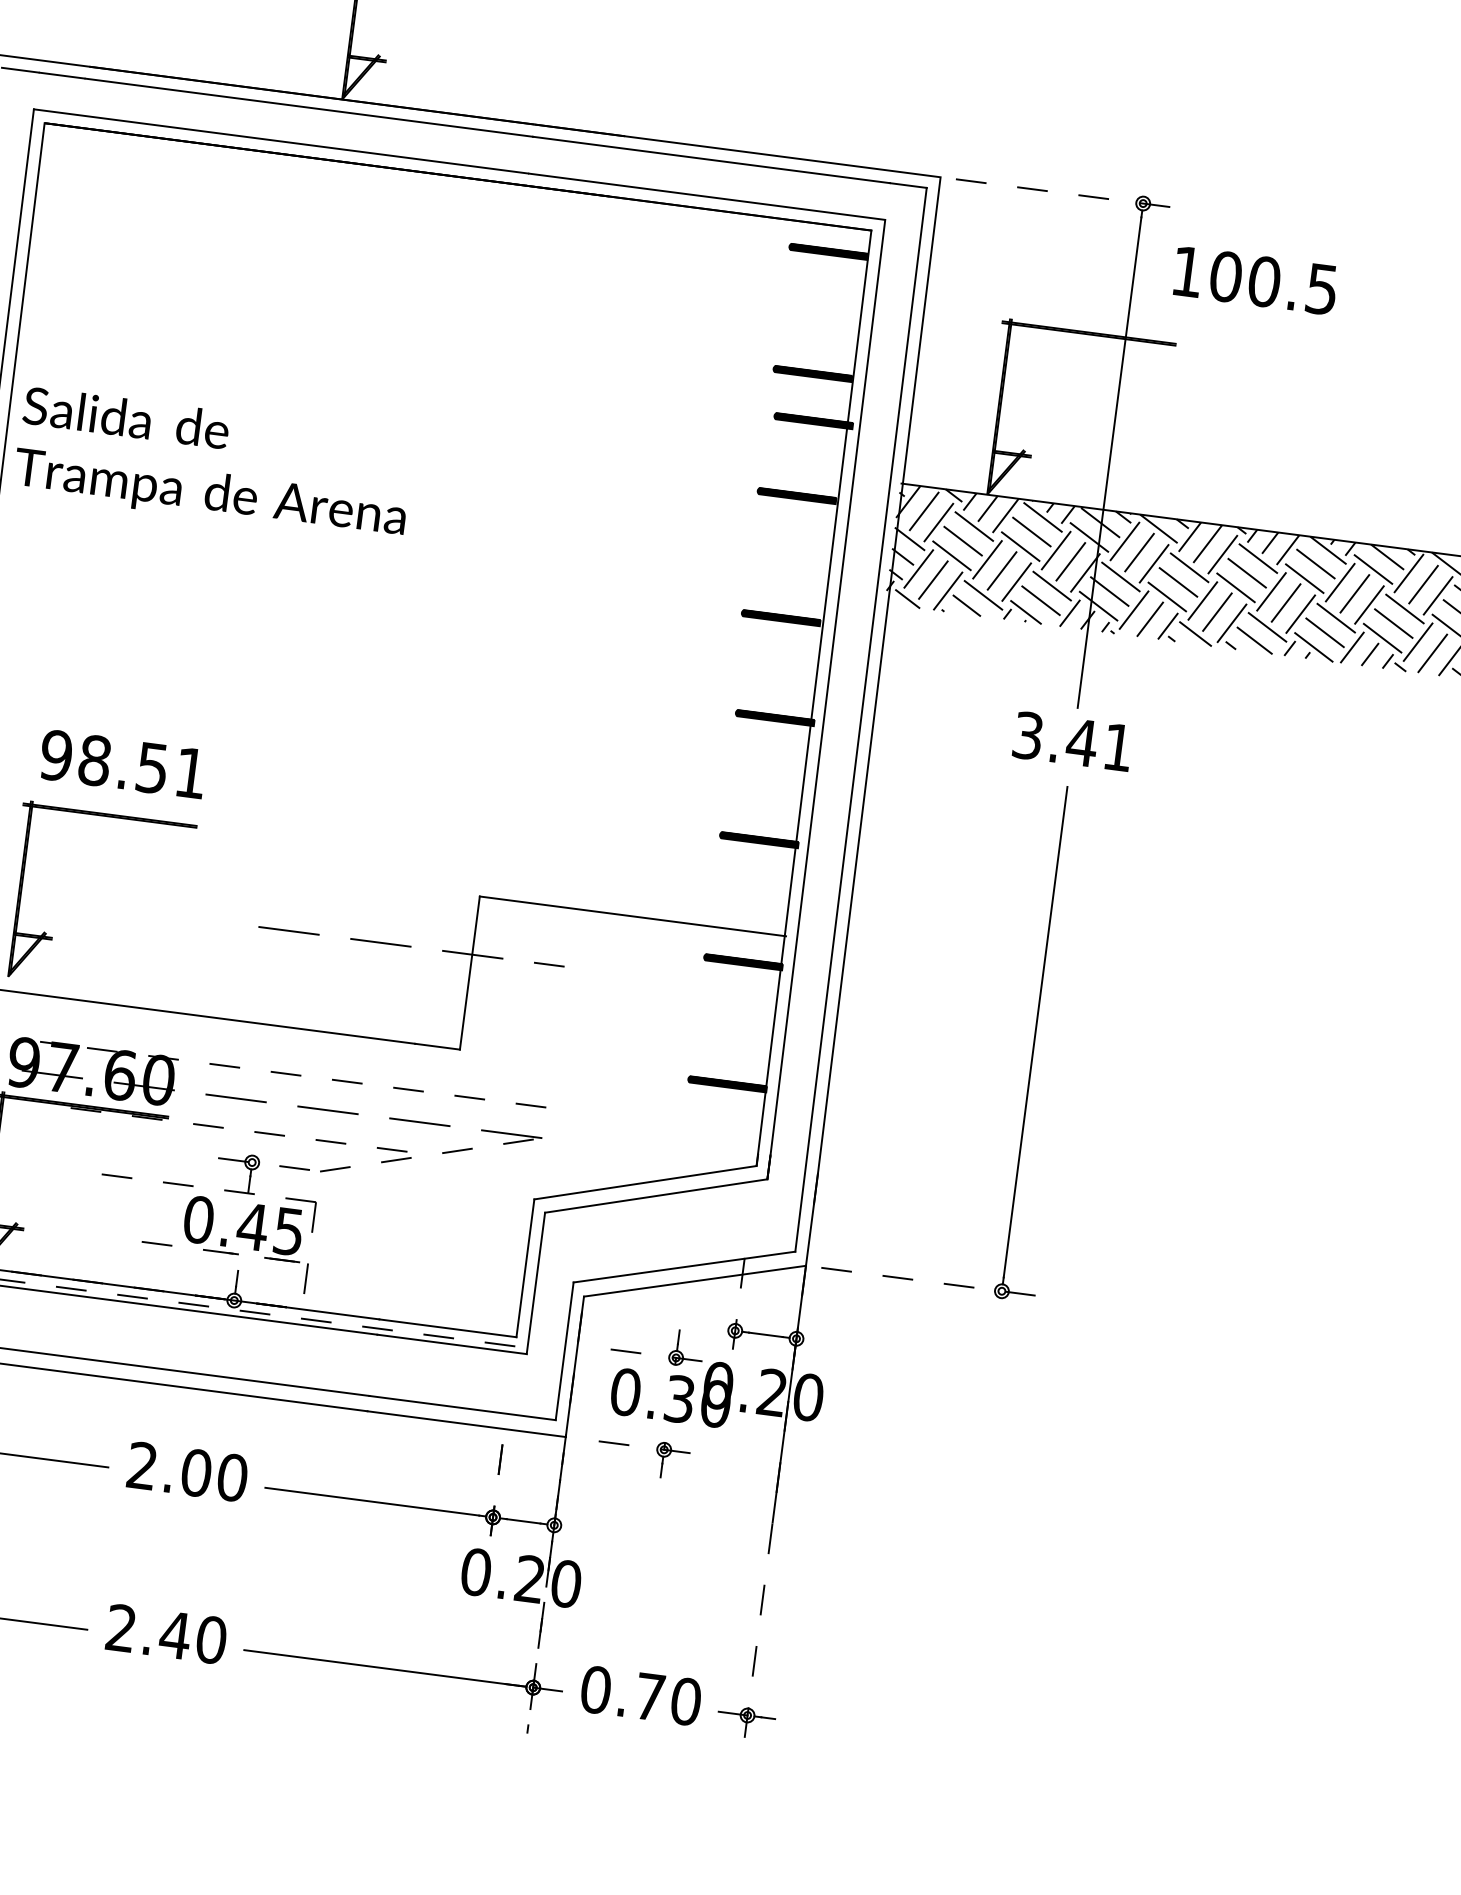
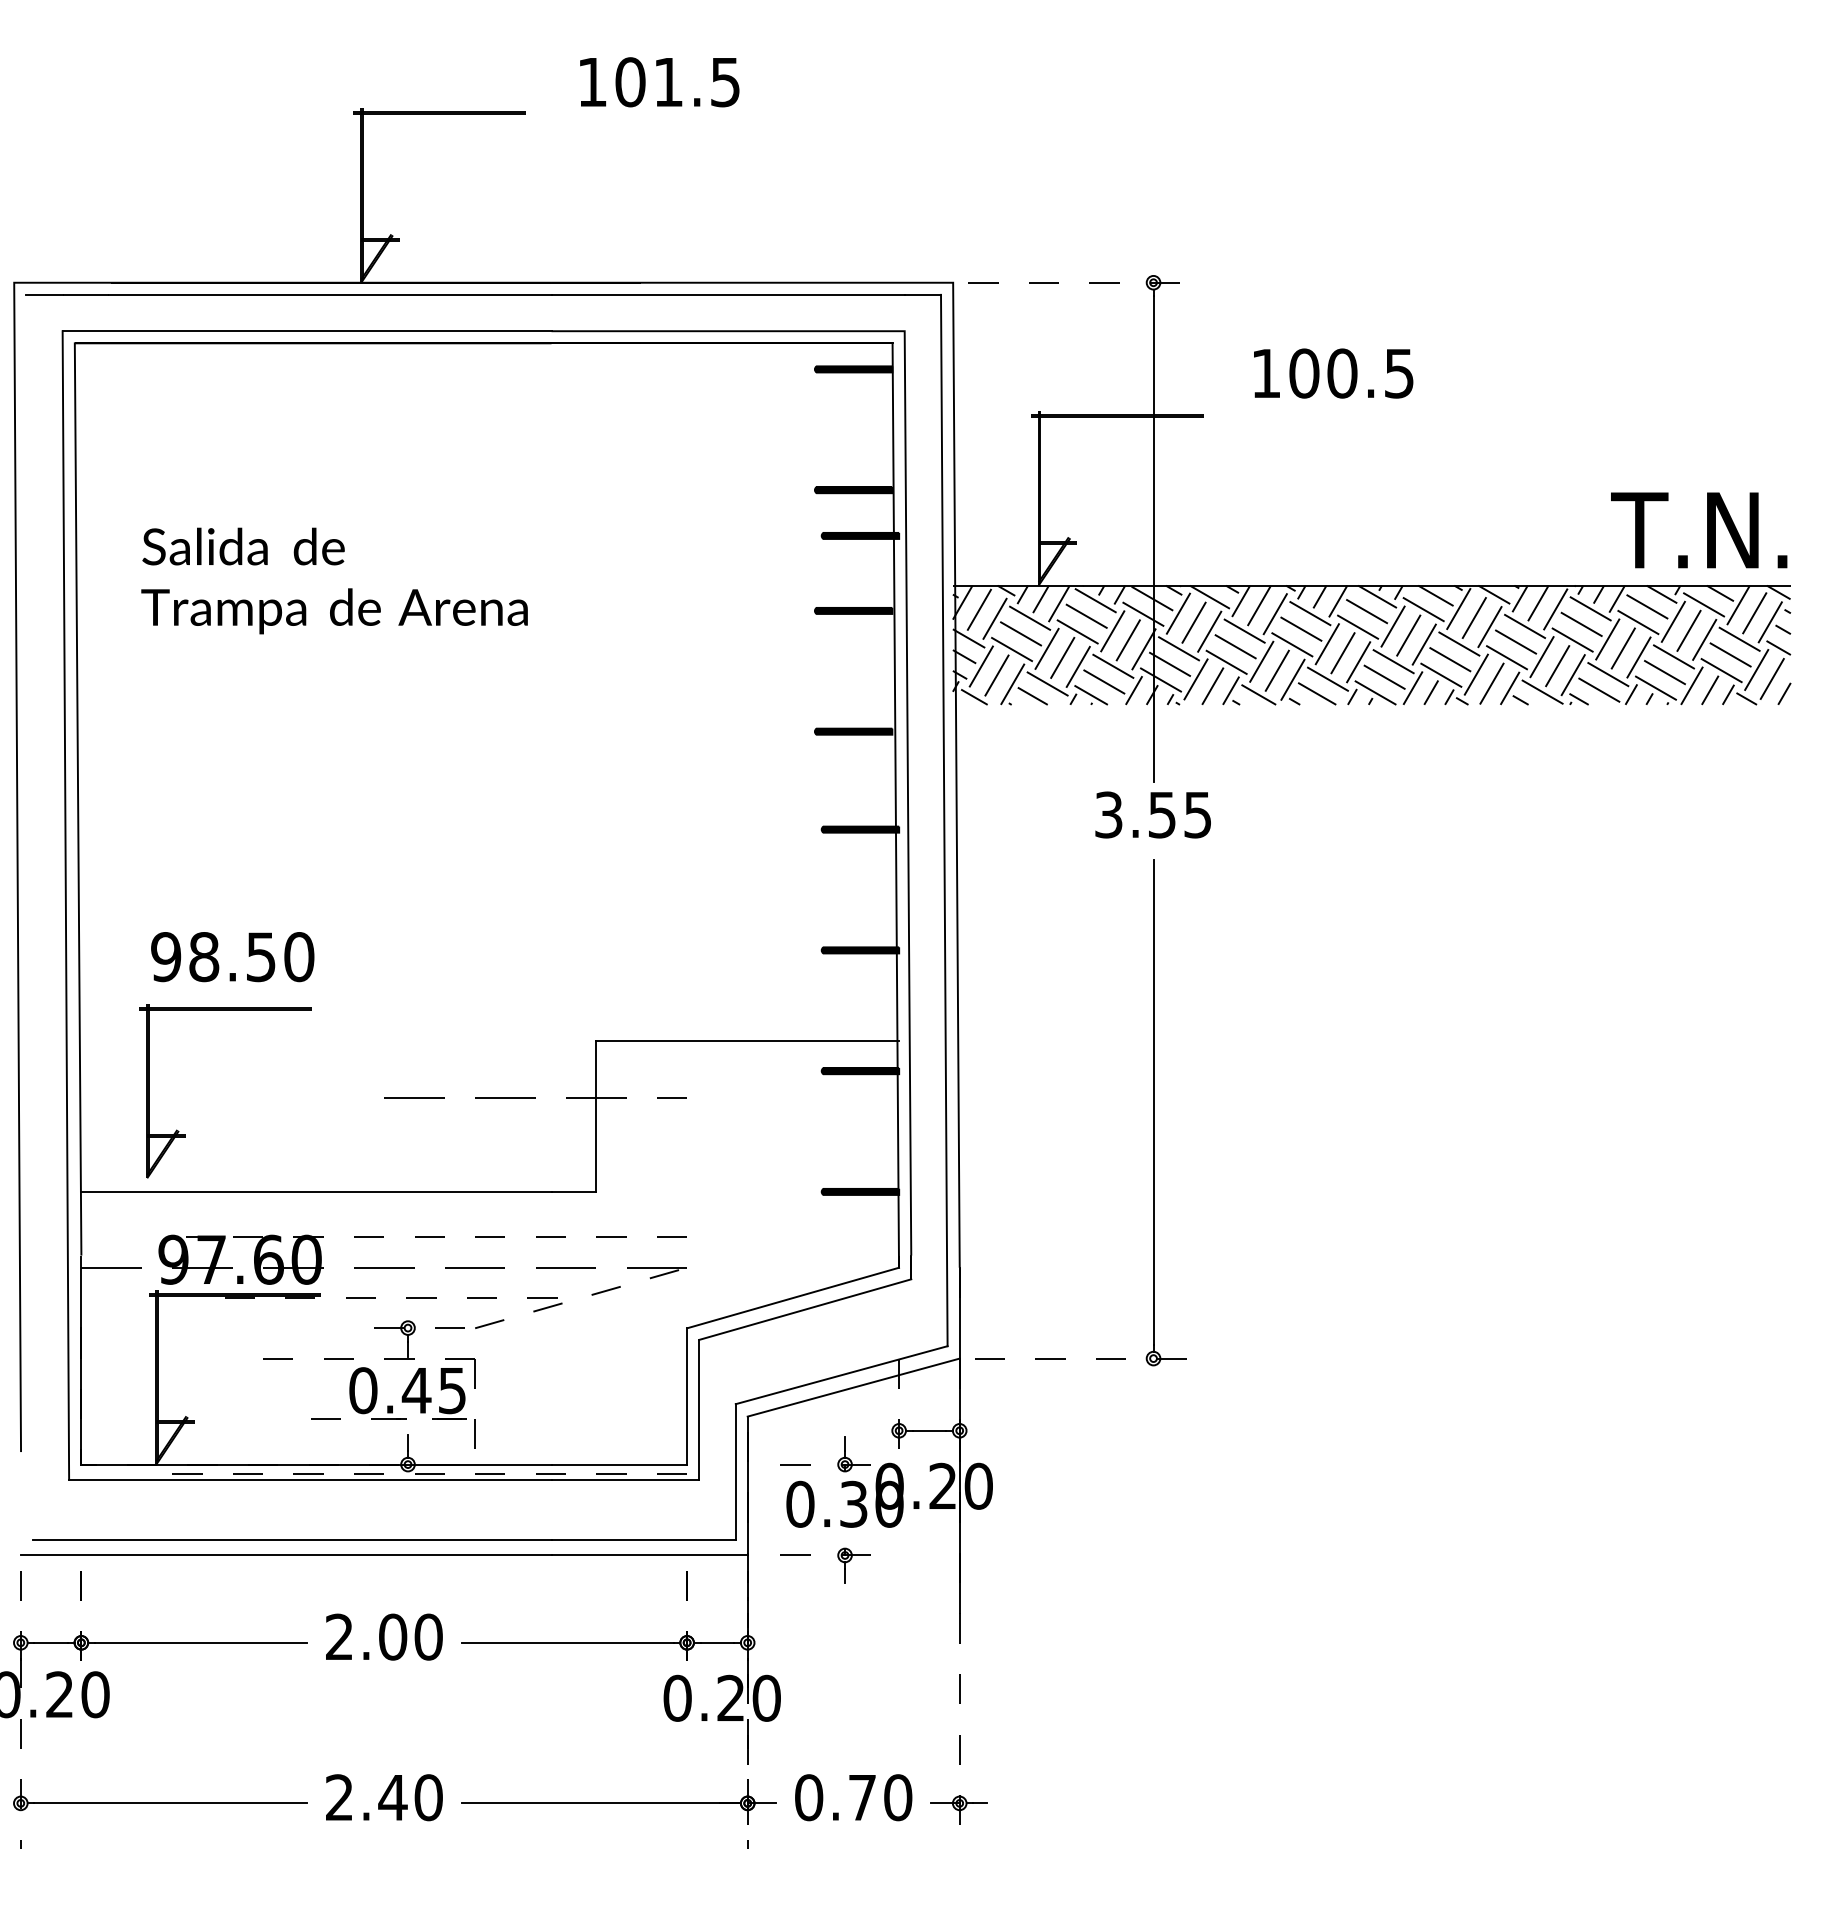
text: (1255, 280) -> (1333, 373), moved
text: (213, 464) -> (334, 580), moved
text: (1098, 745) -> (1178, 815), 3.41 -> 3.55
text: (191, 773) -> (299, 957), 98.51 -> 98.50

